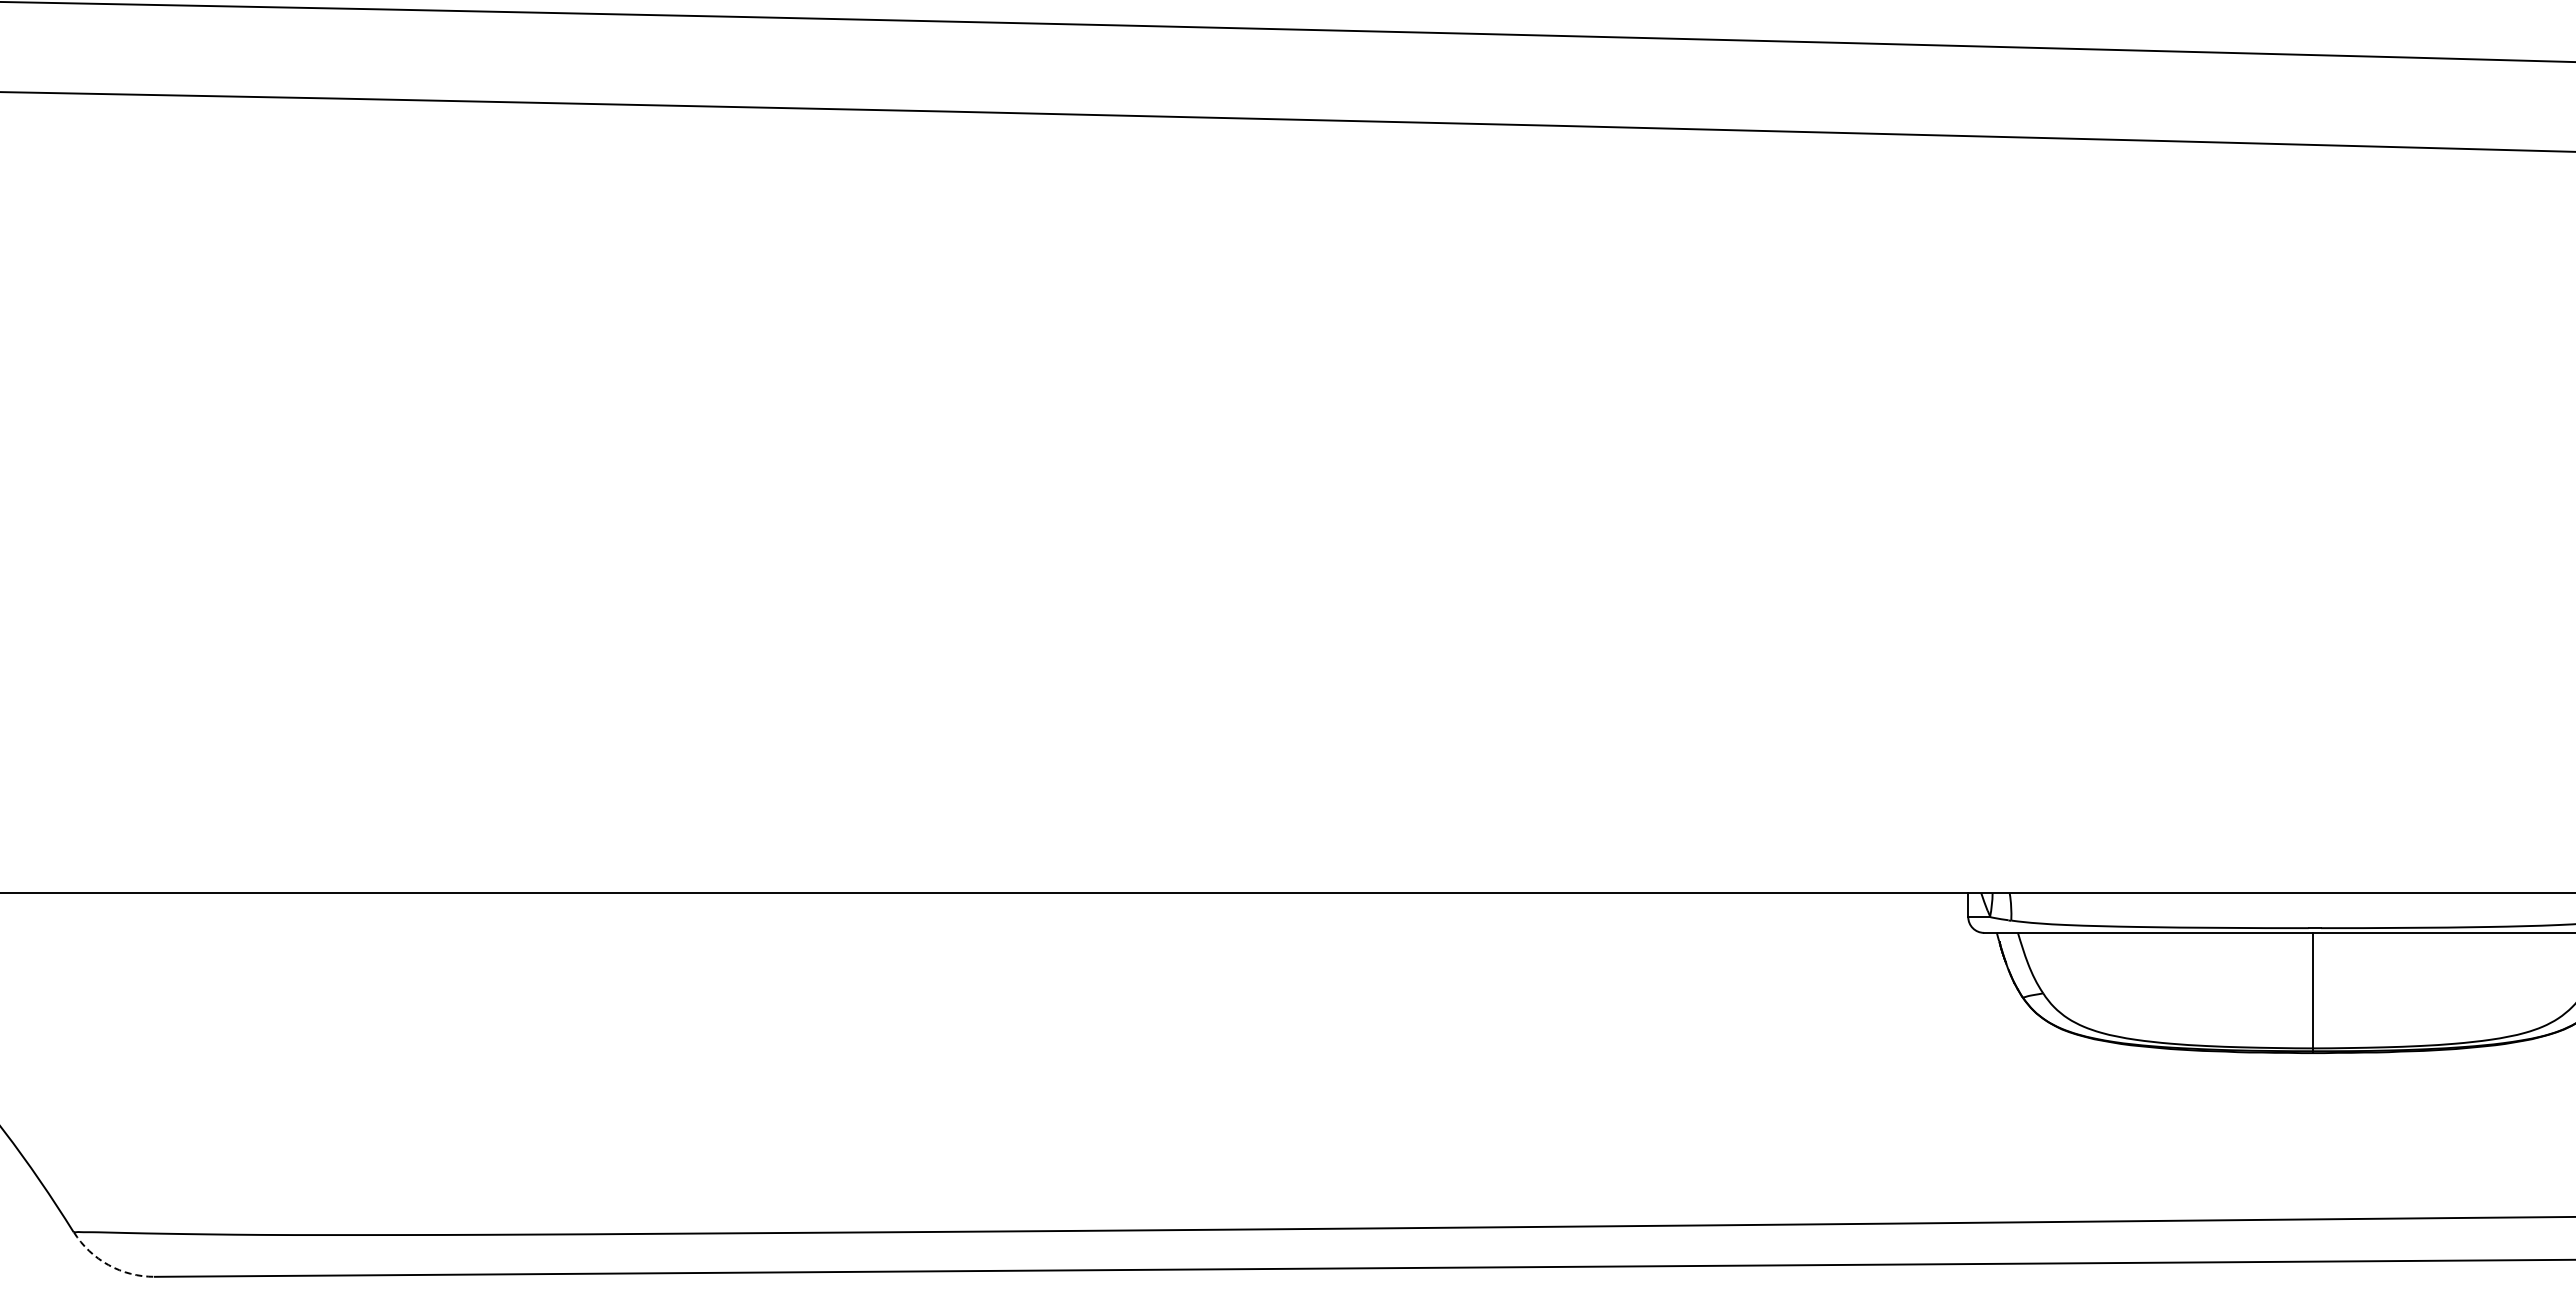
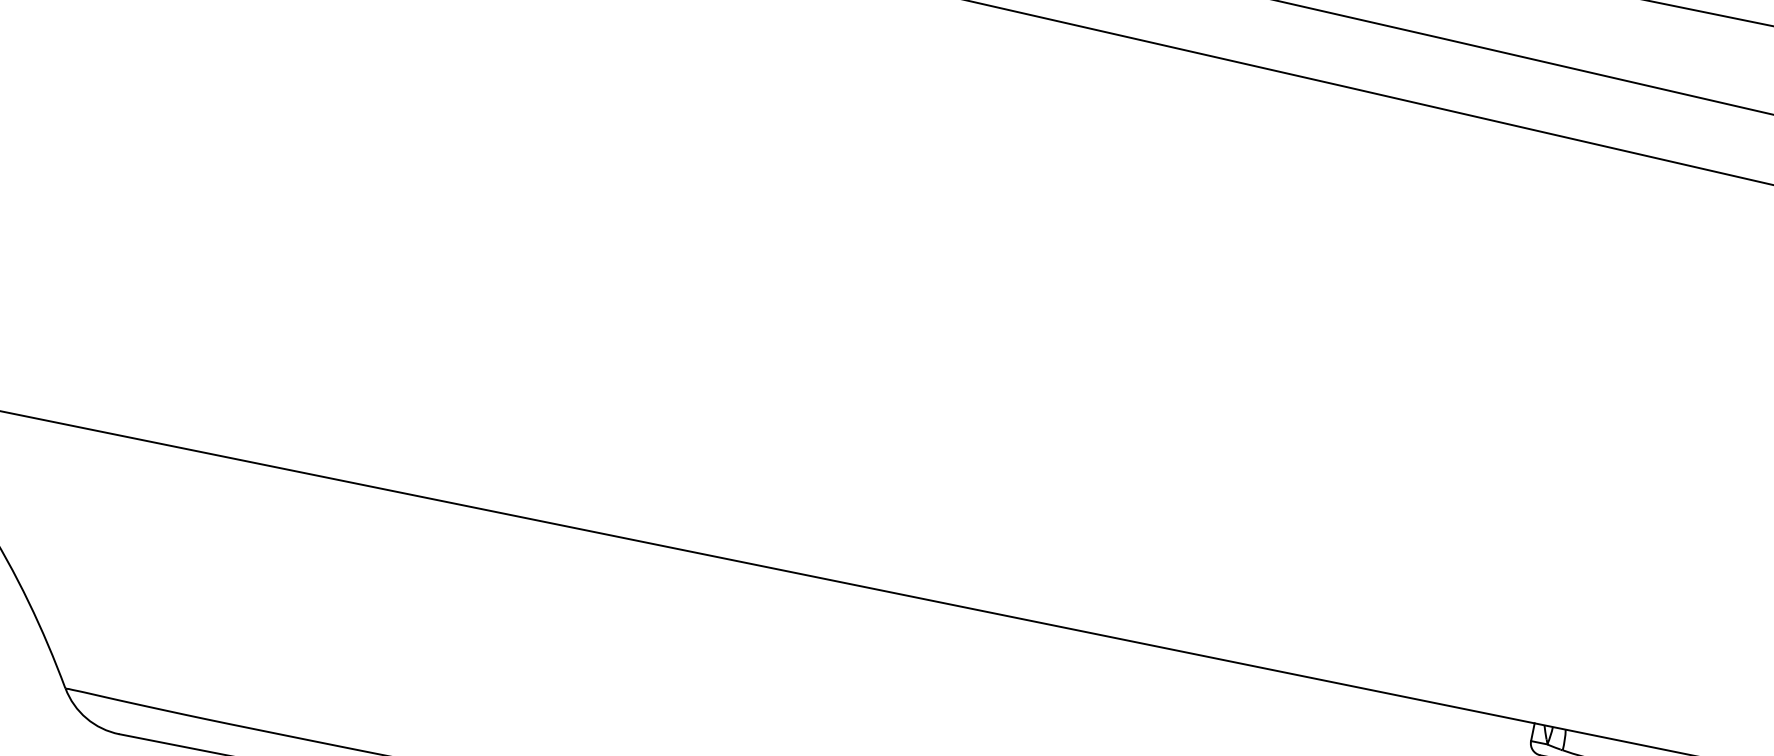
arc: (108, 1265) -> (86, 718), dashed -> solid

